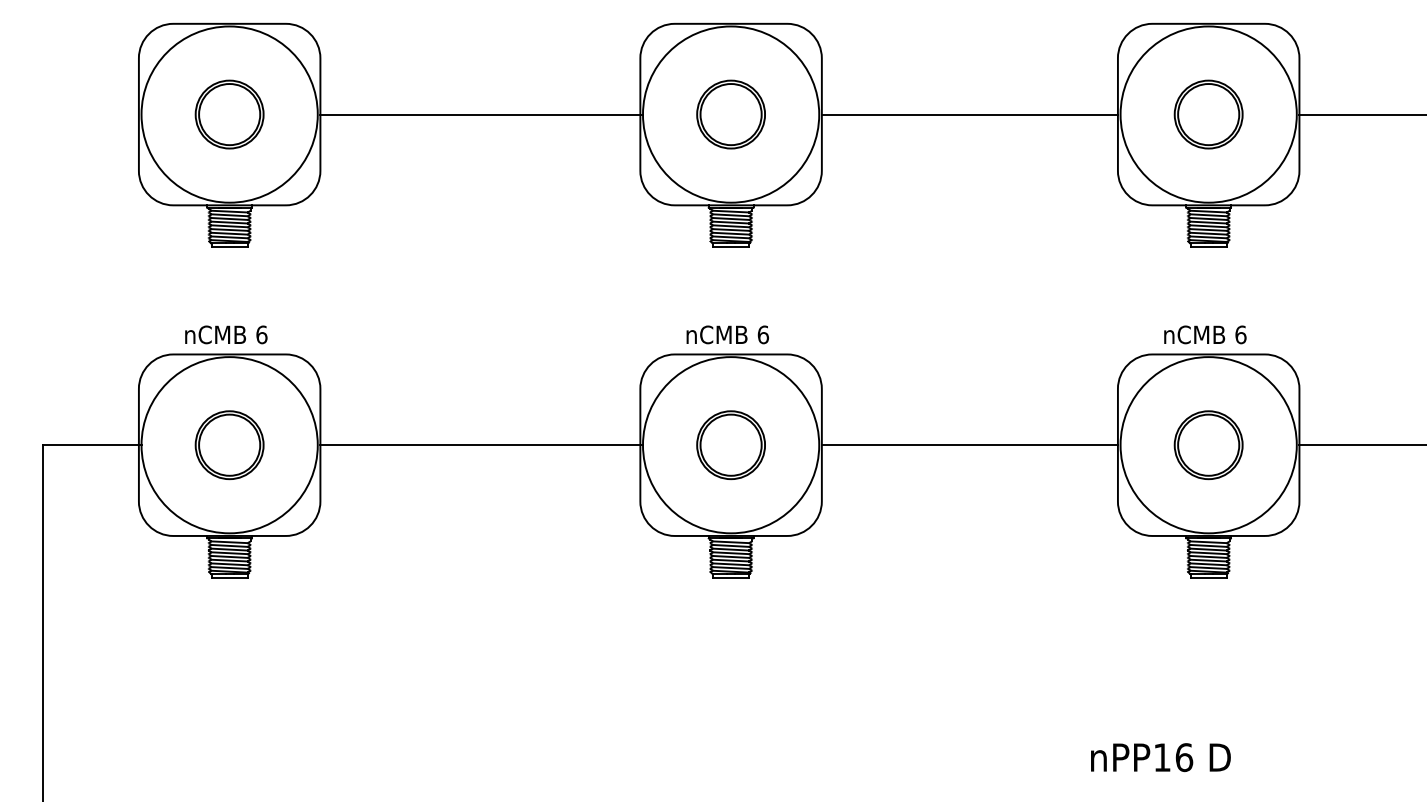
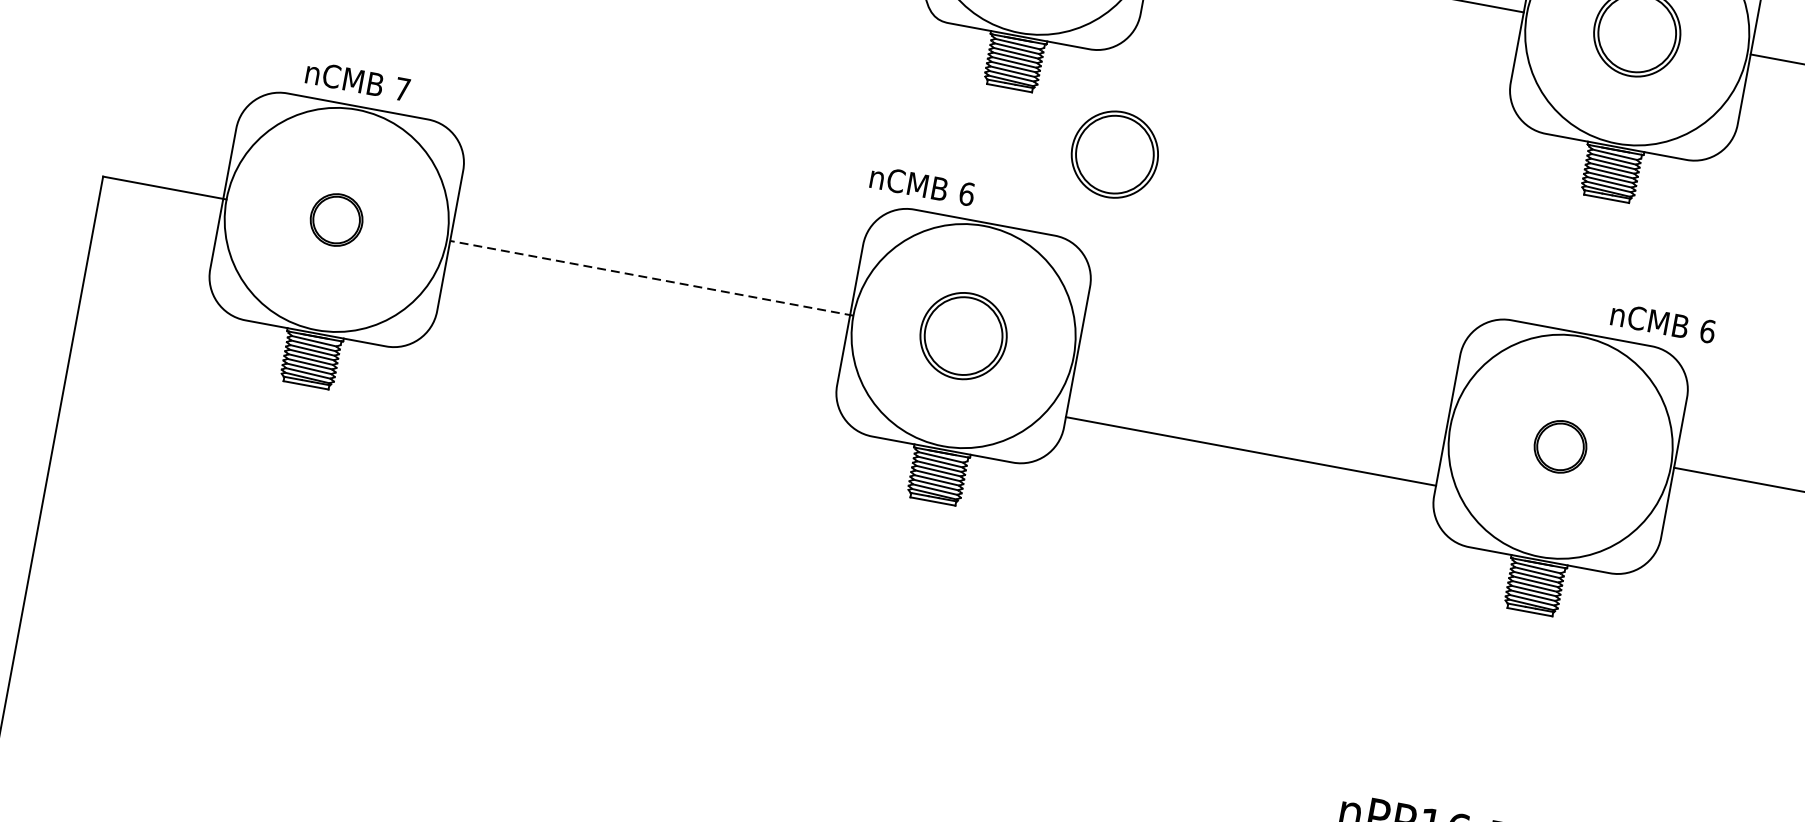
part: (821, 283) -> (1114, 154), added
text: (261, 334) -> (402, 88), 6 -> 7
text: (727, 334) -> (922, 185), moved
text: (1205, 334) -> (1663, 322), moved
part: (229, 445) -> (336, 220), size x0.6
line: (481, 445) -> (651, 278), solid -> dashed
line: (969, 445) -> (1250, 451), moved
part: (1208, 445) -> (1560, 447), size x0.6

